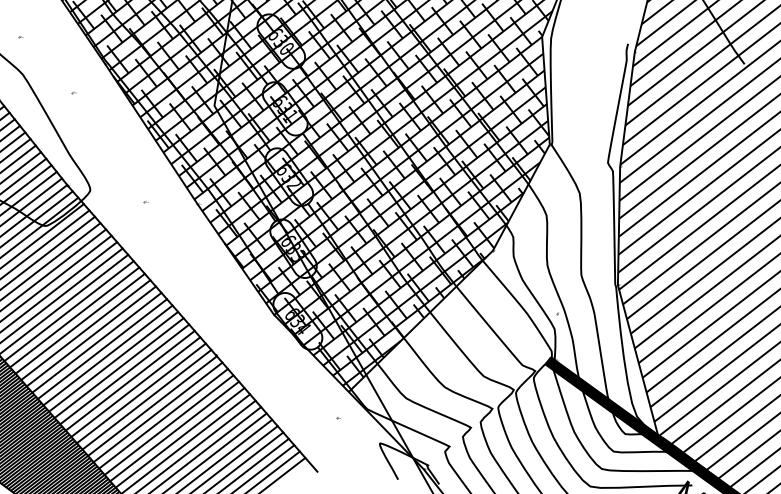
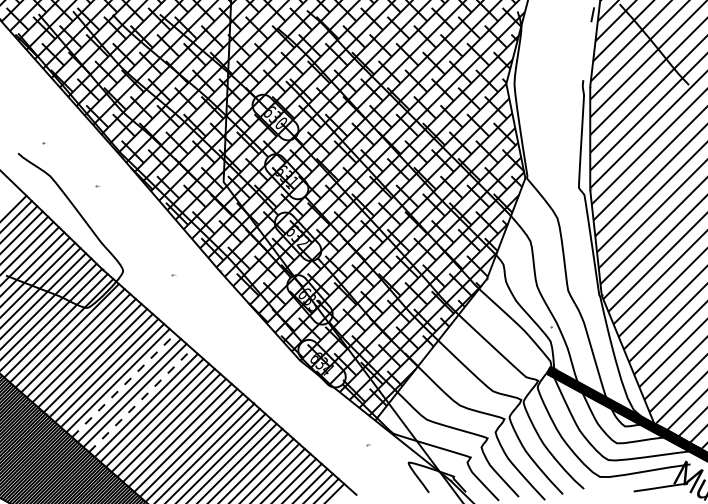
line: (74, 317) -> (123, 385), solid -> dashed
line: (91, 336) -> (140, 400), solid -> dashed

